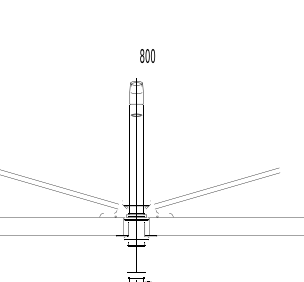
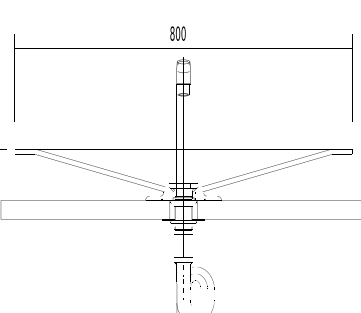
text: (147, 55) -> (177, 33), moved

